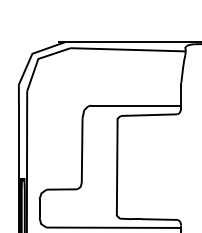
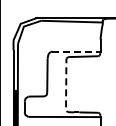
line: (136, 105) -> (76, 51), solid -> dashed
line: (117, 167) -> (66, 84), solid -> dashed

